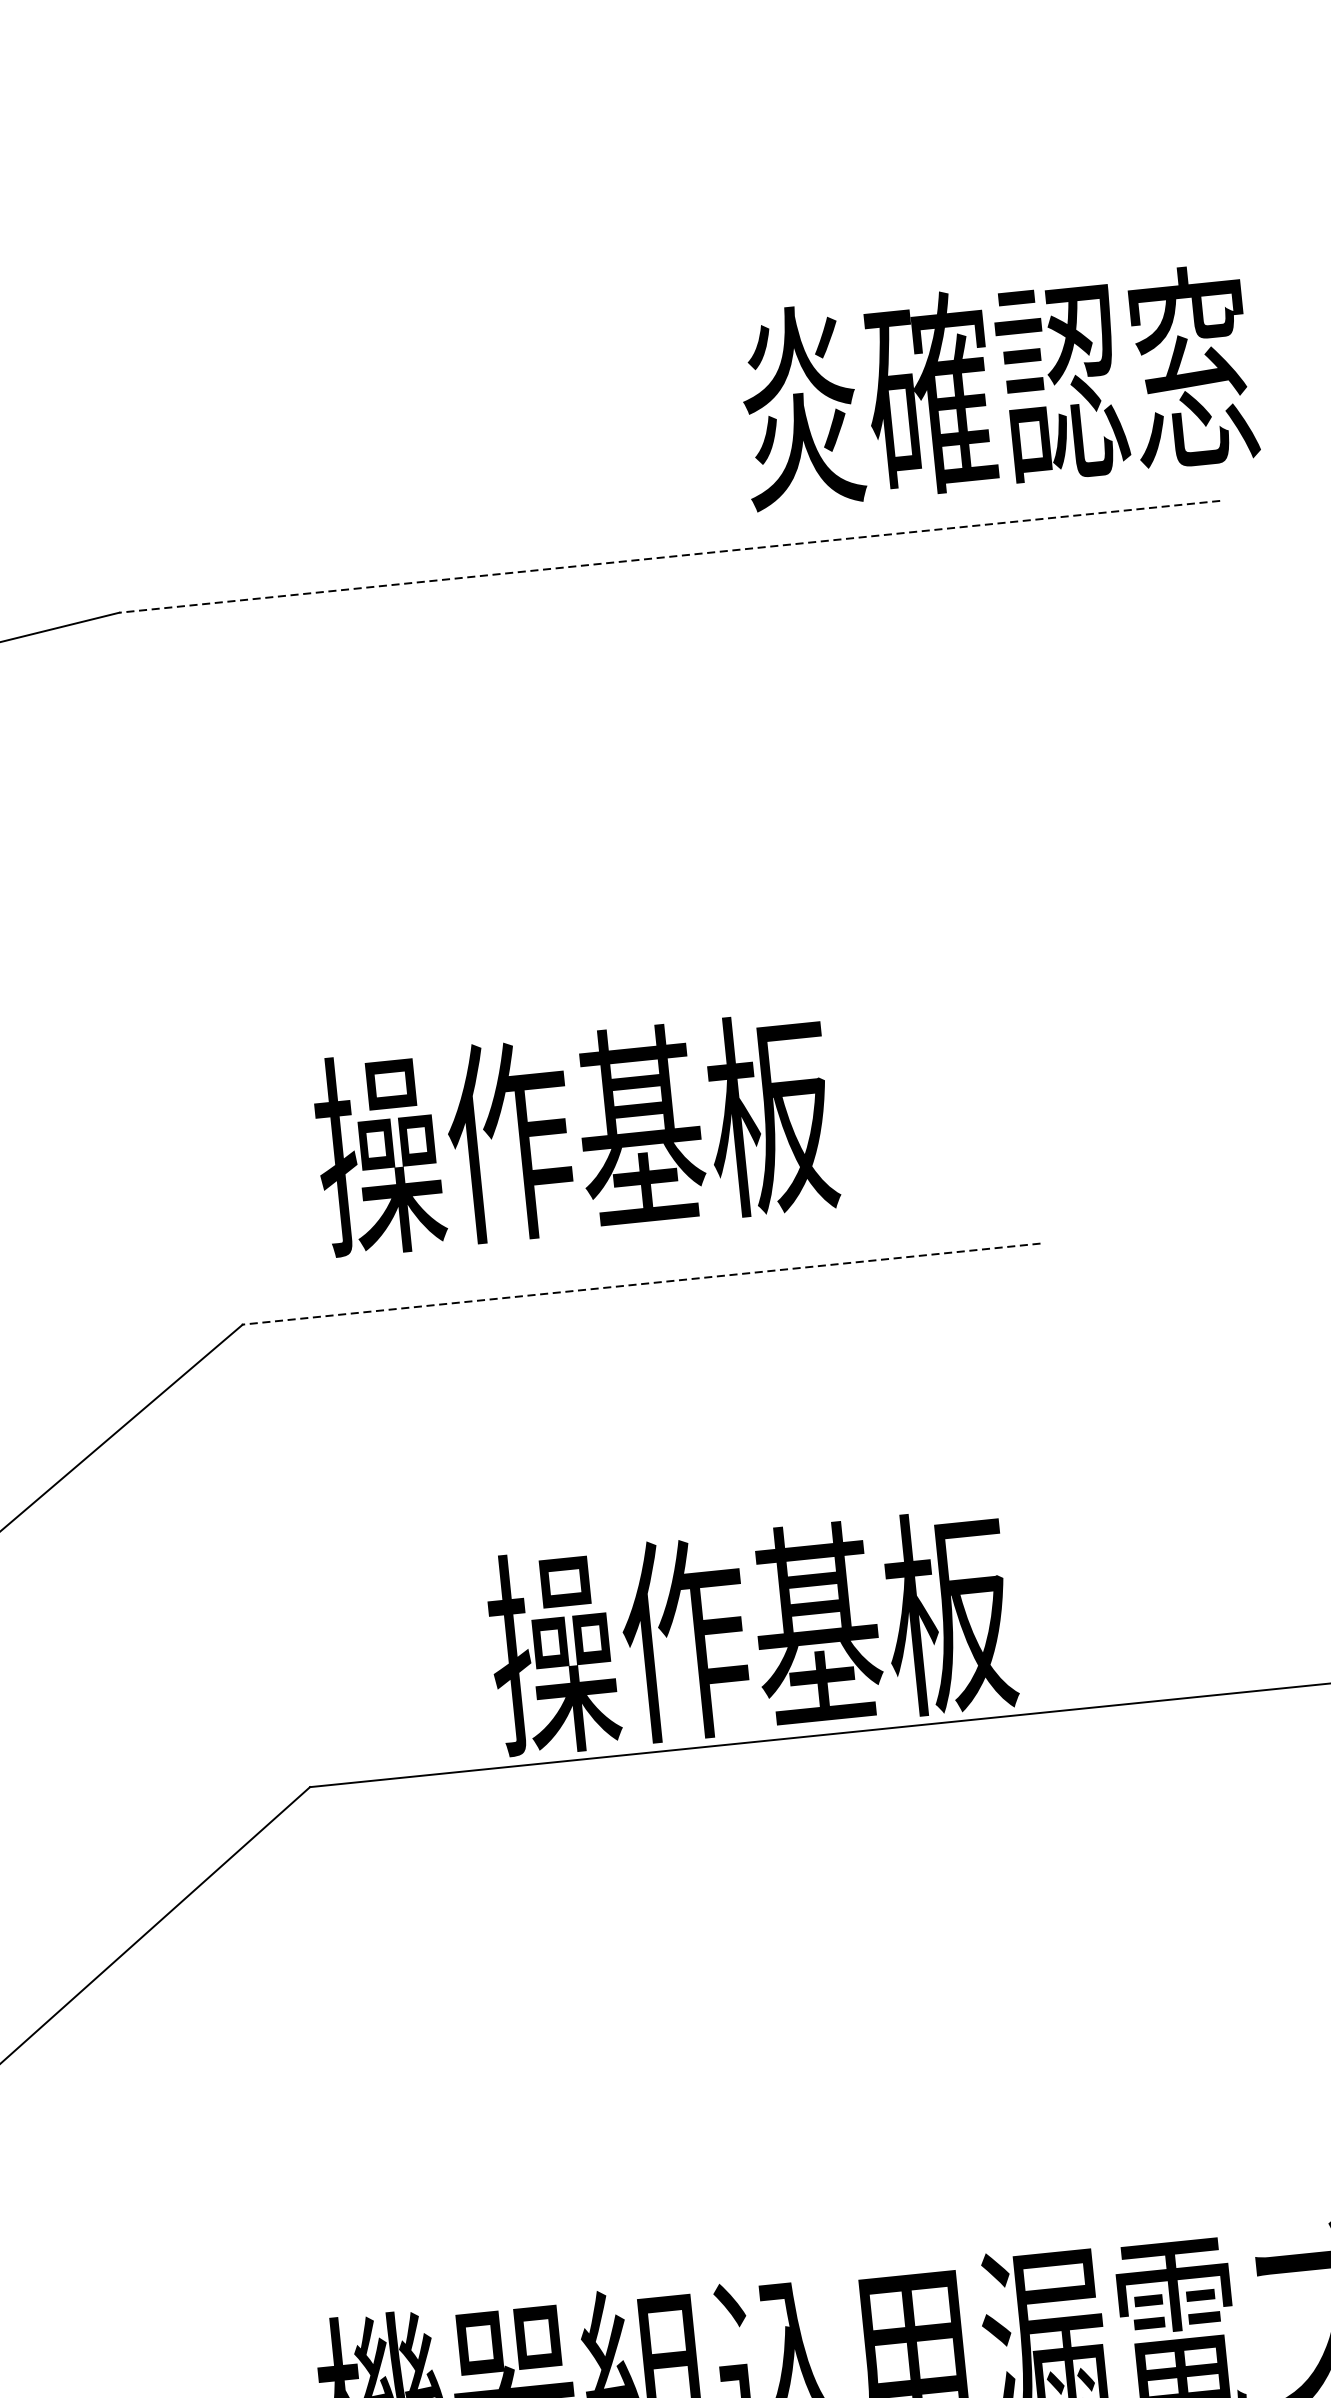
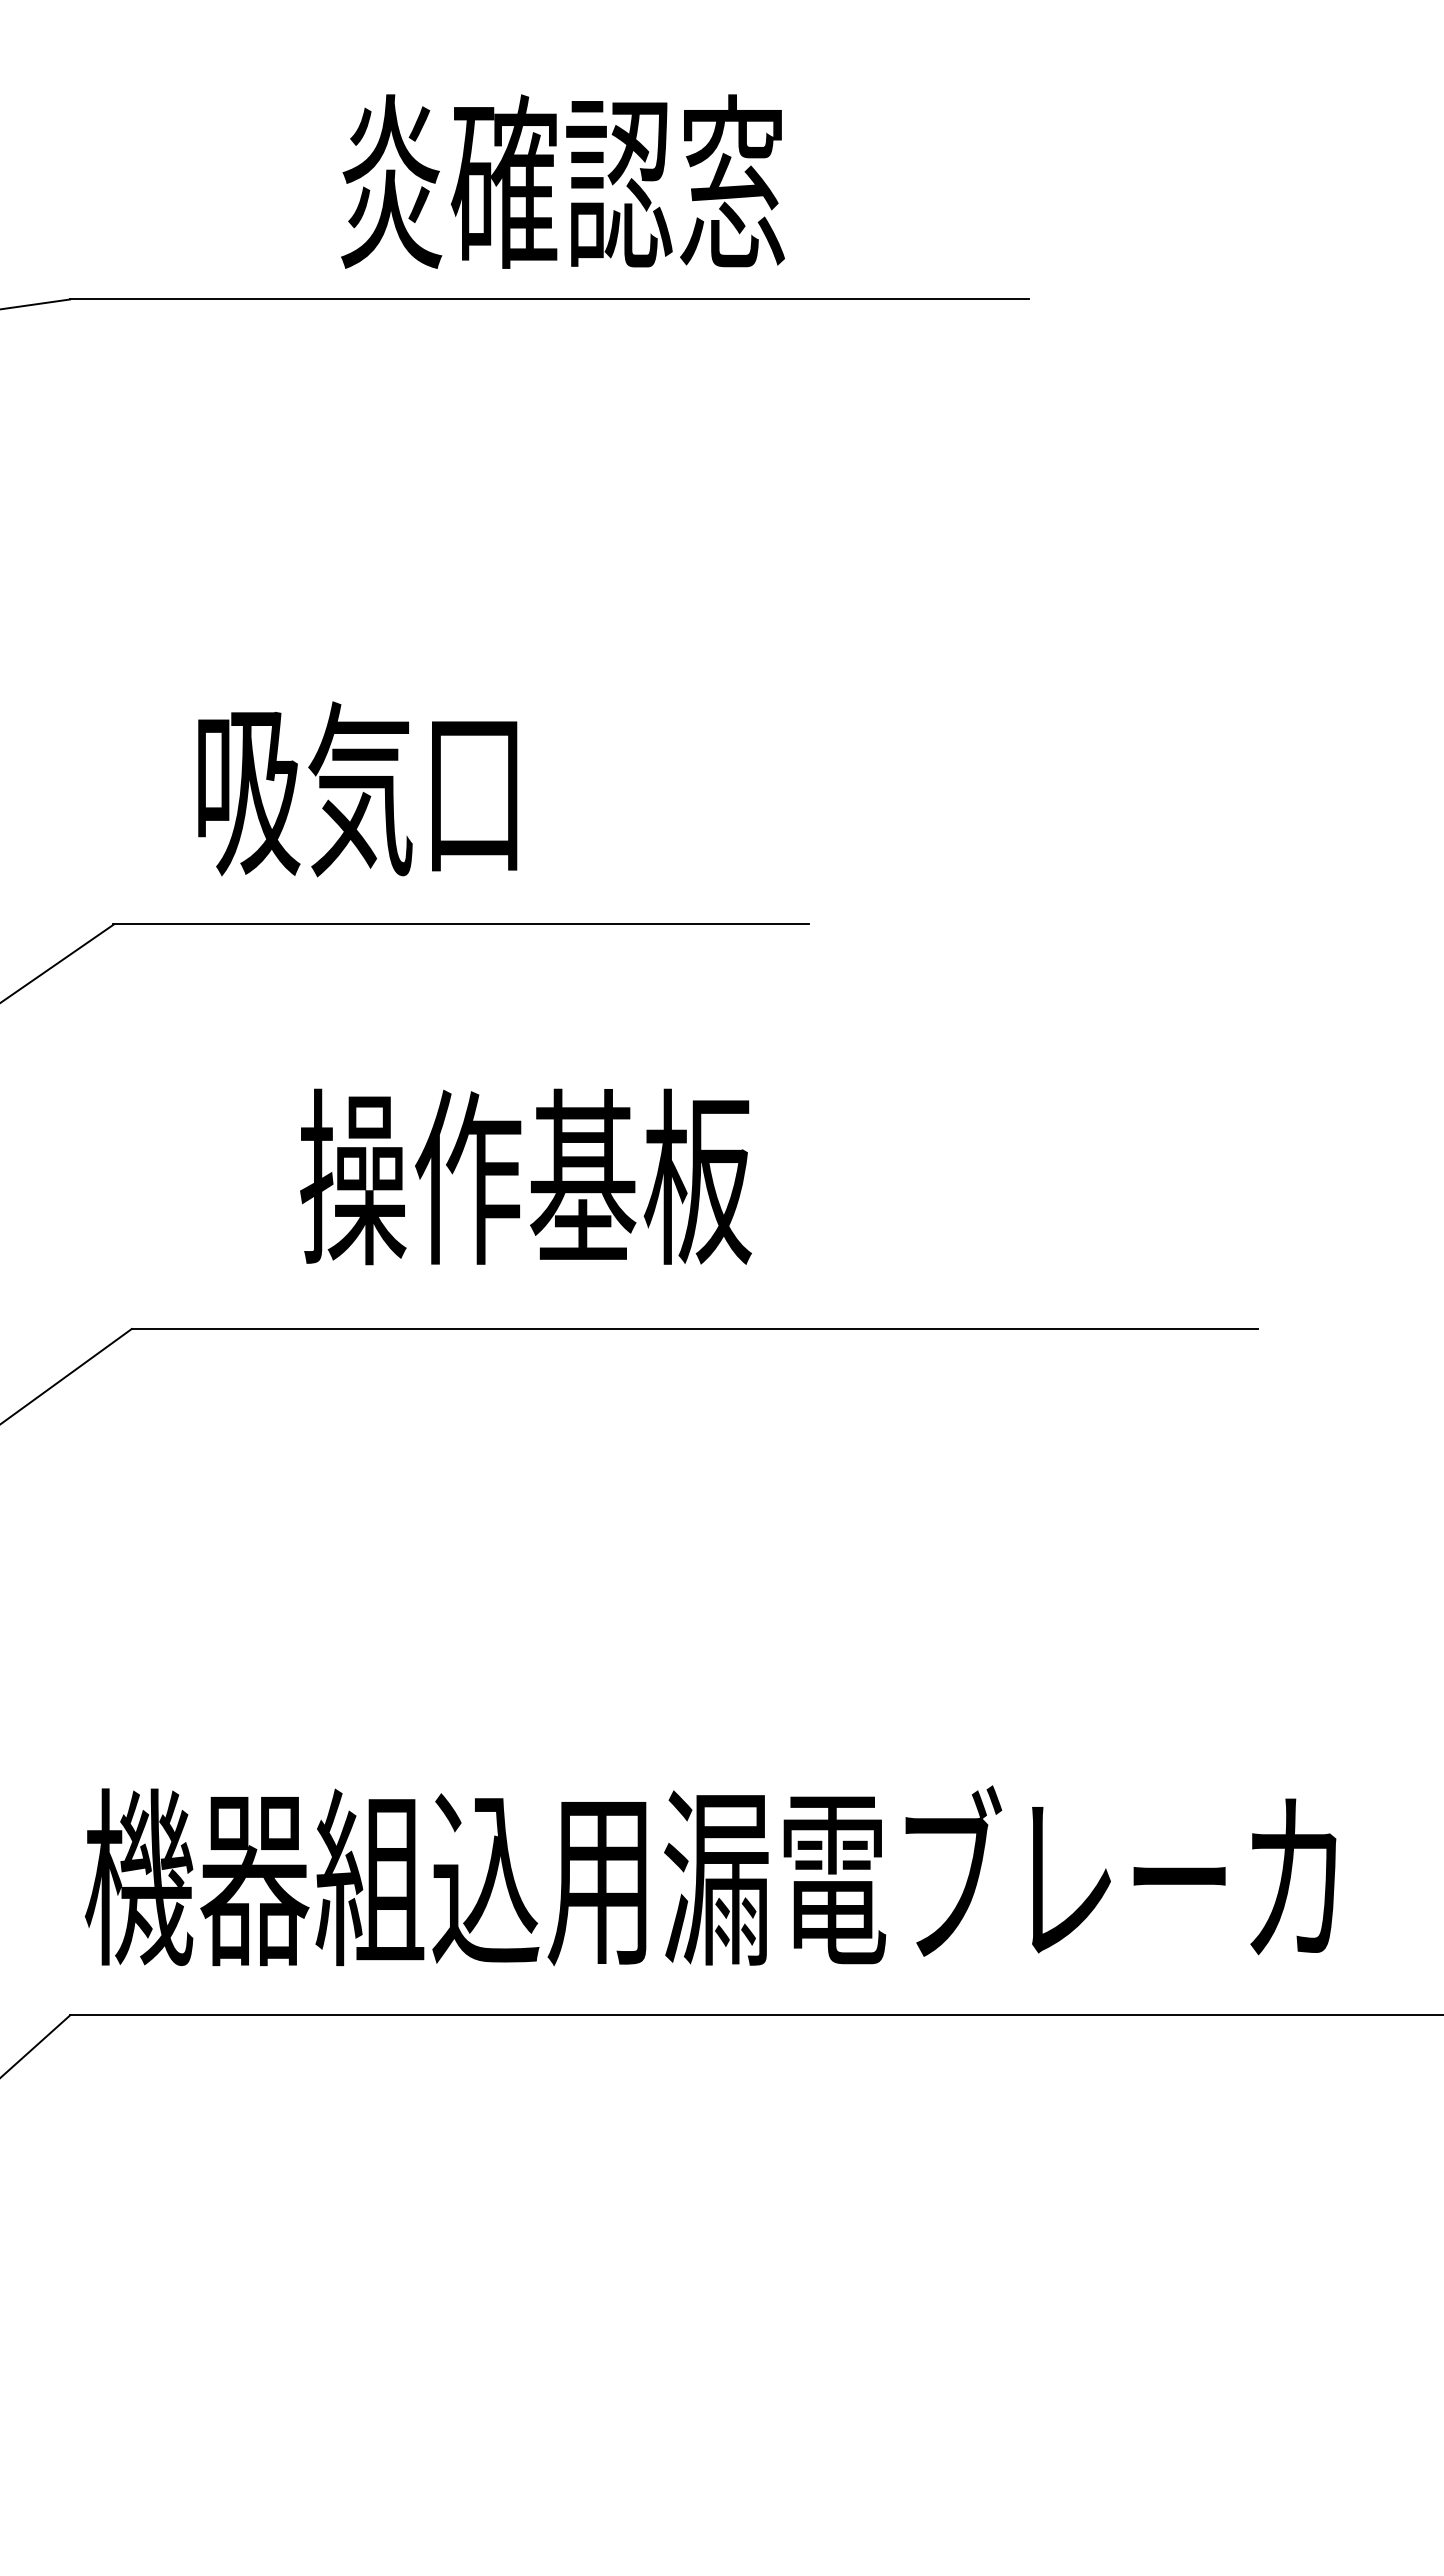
text: (996, 386) -> (562, 181), moved
line: (669, 556) -> (549, 299), dashed -> solid
text: (575, 1134) -> (417, 789), 操作基板 -> 吸気口
line: (640, 1284) -> (460, 924), dashed -> solid
text: (750, 1631) -> (525, 1176), moved

